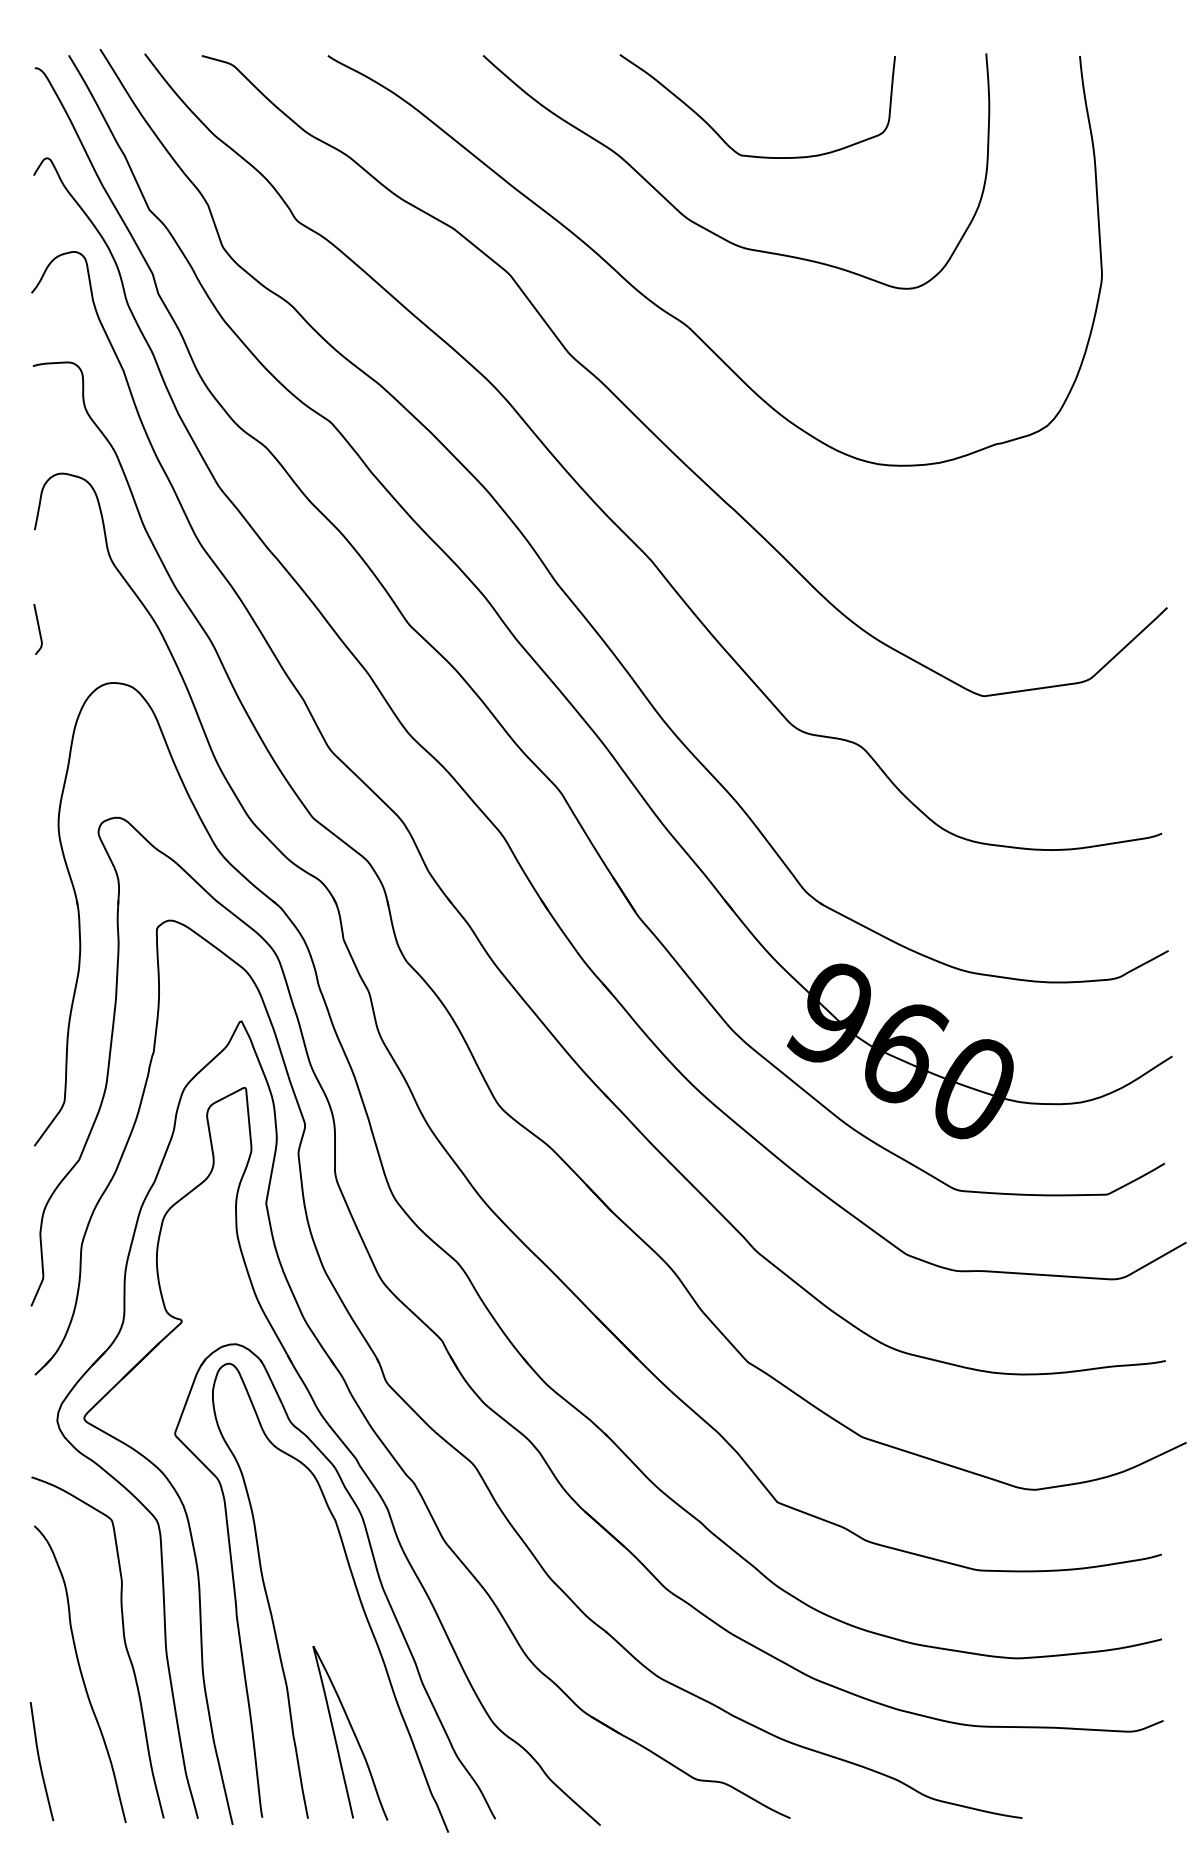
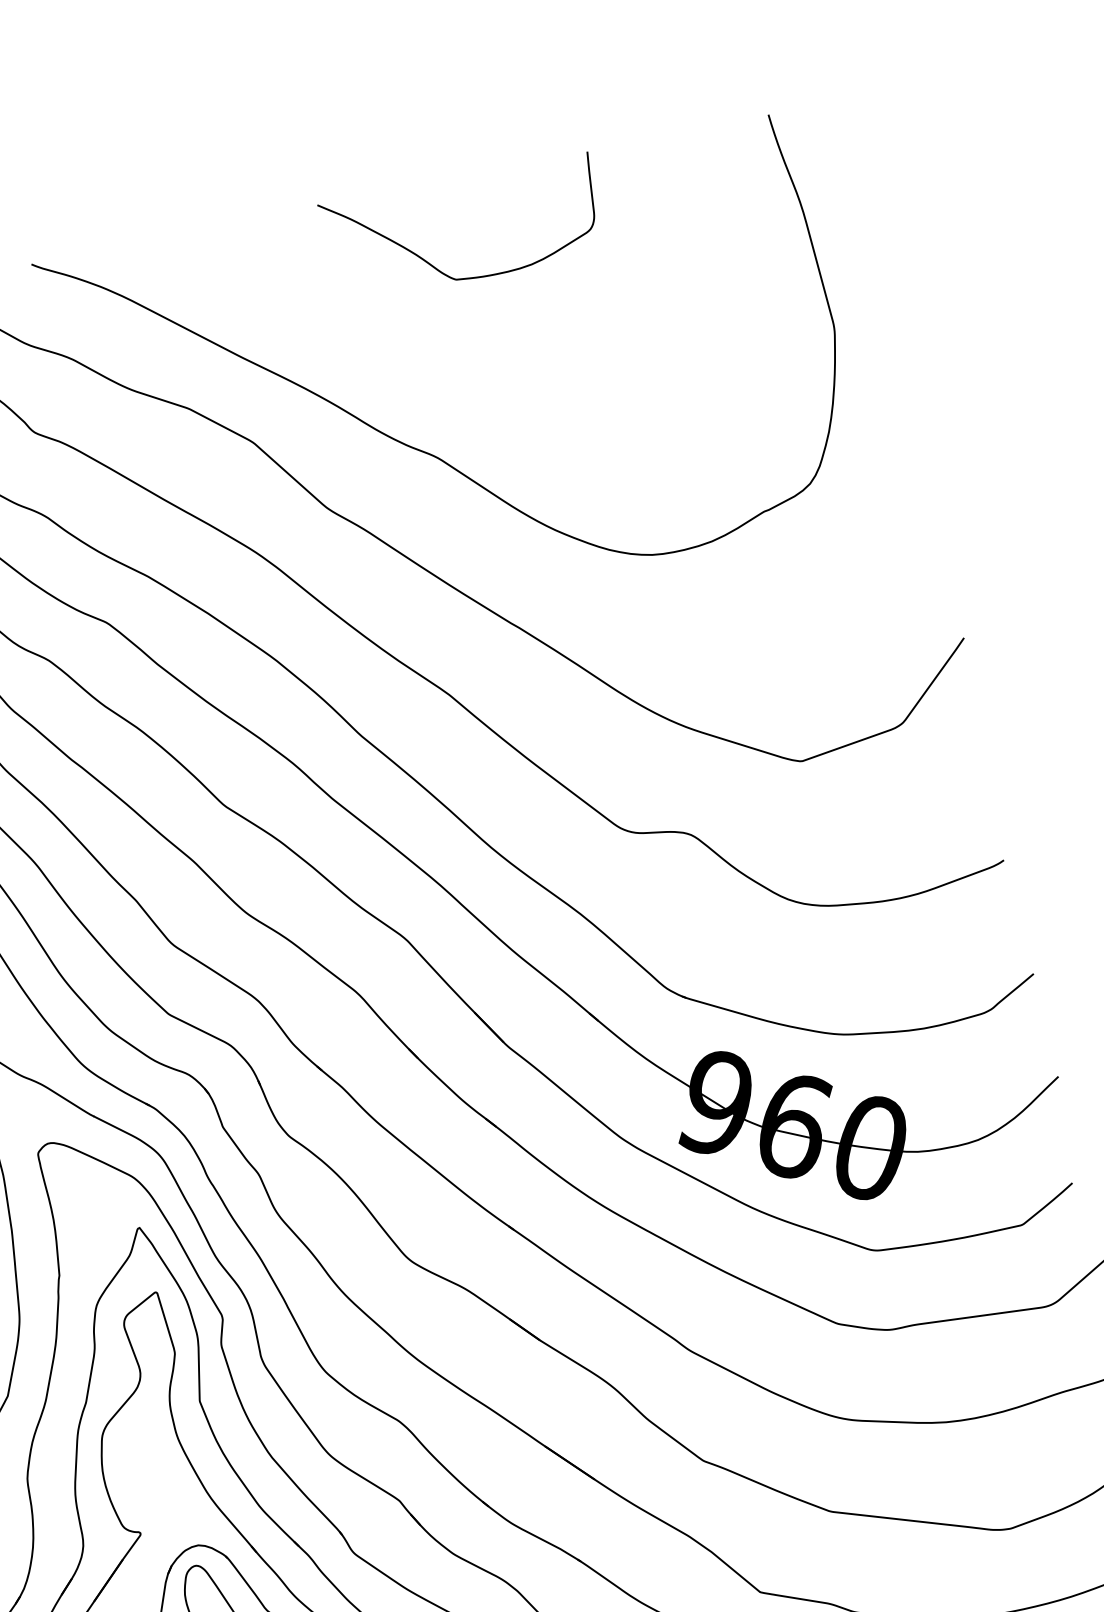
curve: (705, 227) -> (435, 357), removed

